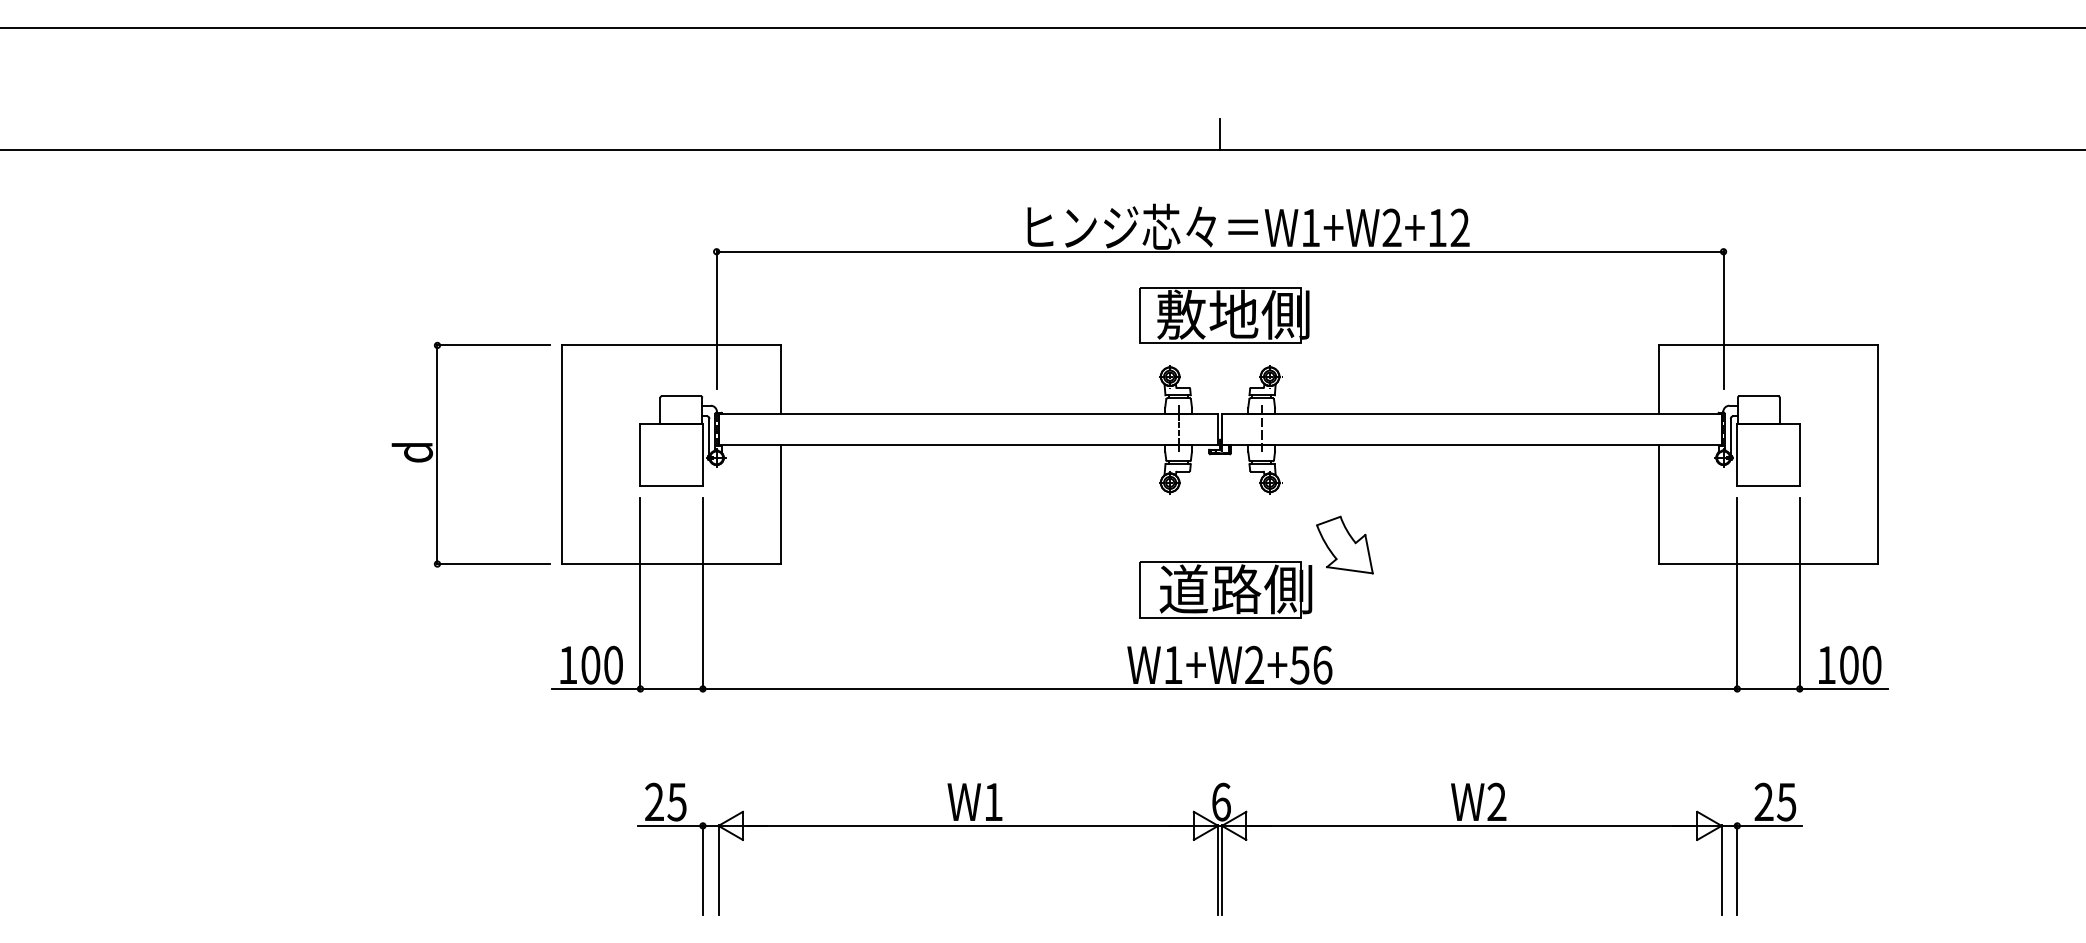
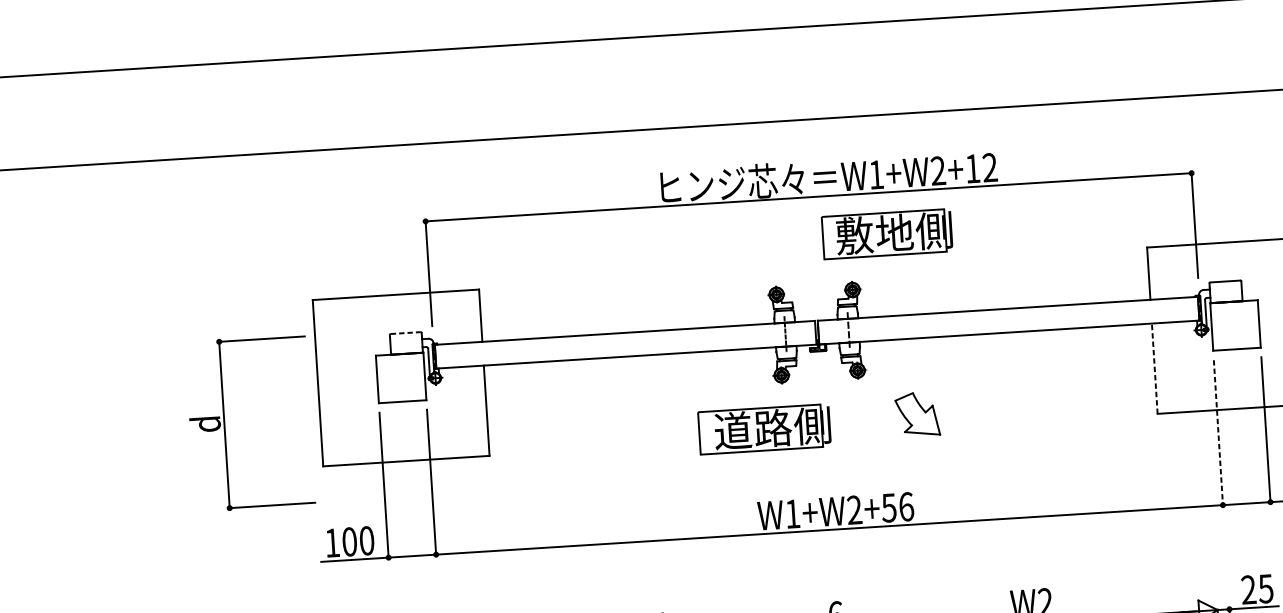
line: (1220, 133) -> (803, 107), removed
part: (1224, 315) -> (887, 234), moved
line: (681, 396) -> (405, 333), solid -> dashed
part: (437, 454) -> (224, 424), moved
line: (1659, 504) -> (1154, 368), solid -> dashed
part: (1225, 589) -> (764, 428), moved
line: (1737, 594) -> (1218, 433), solid -> dashed

